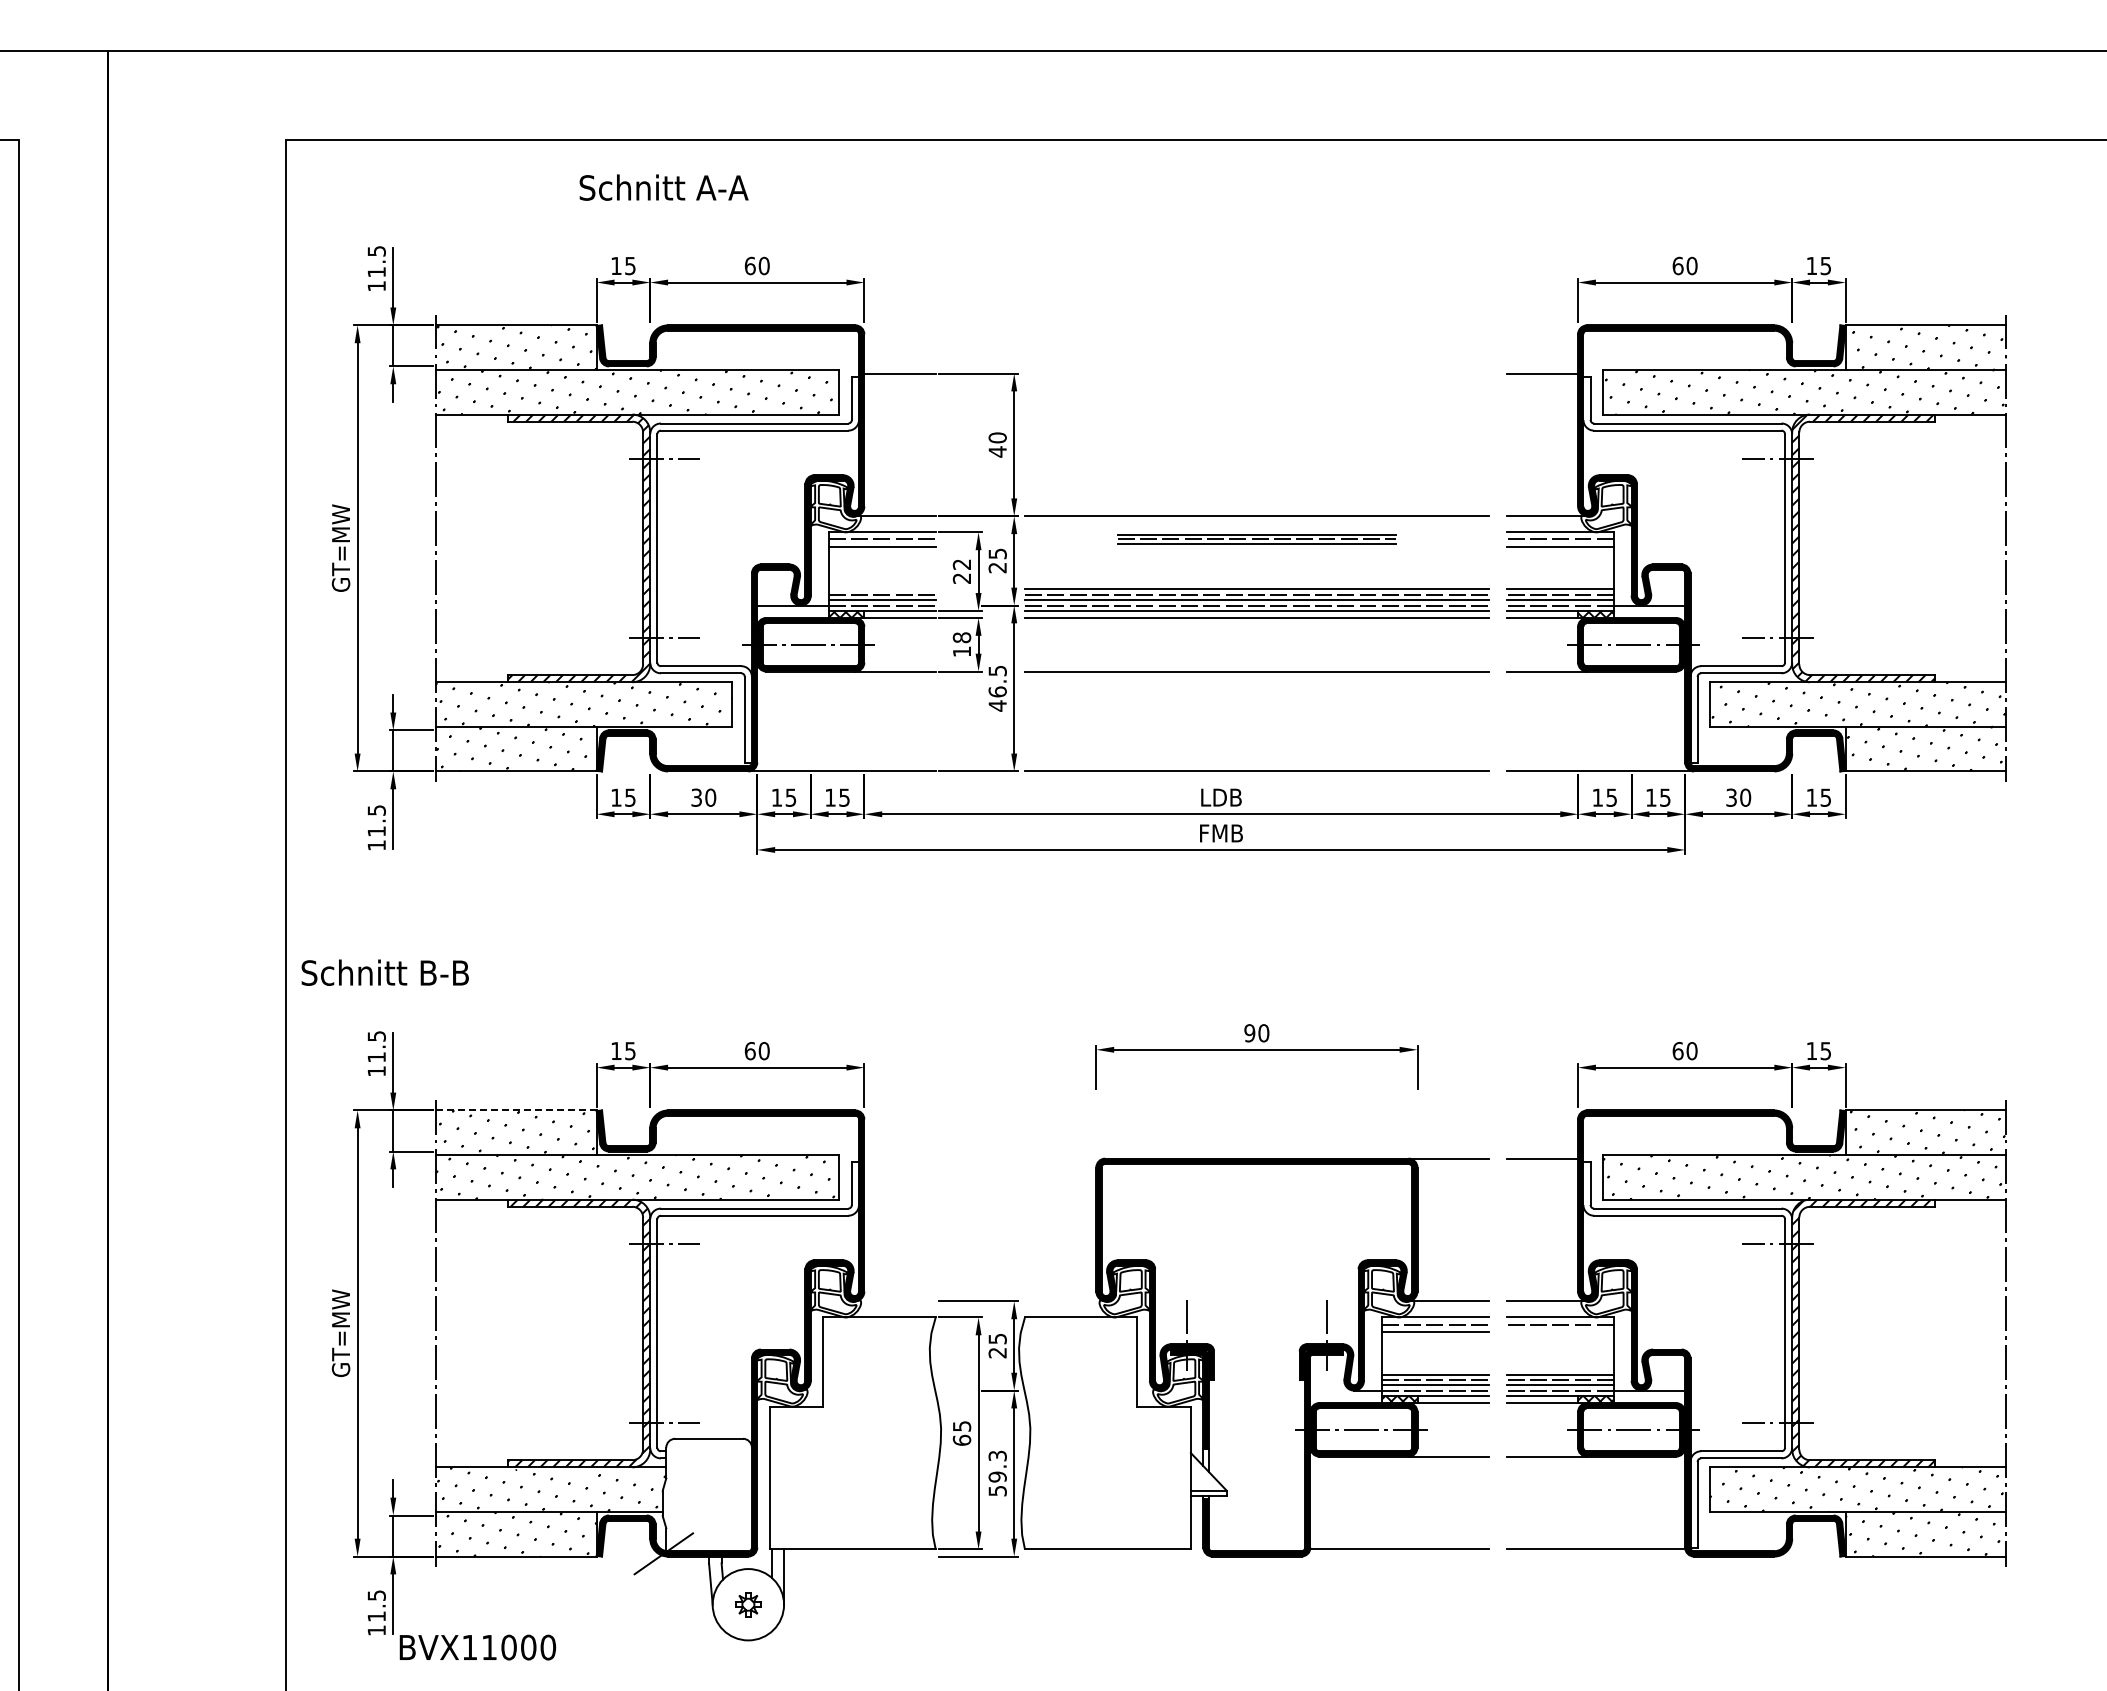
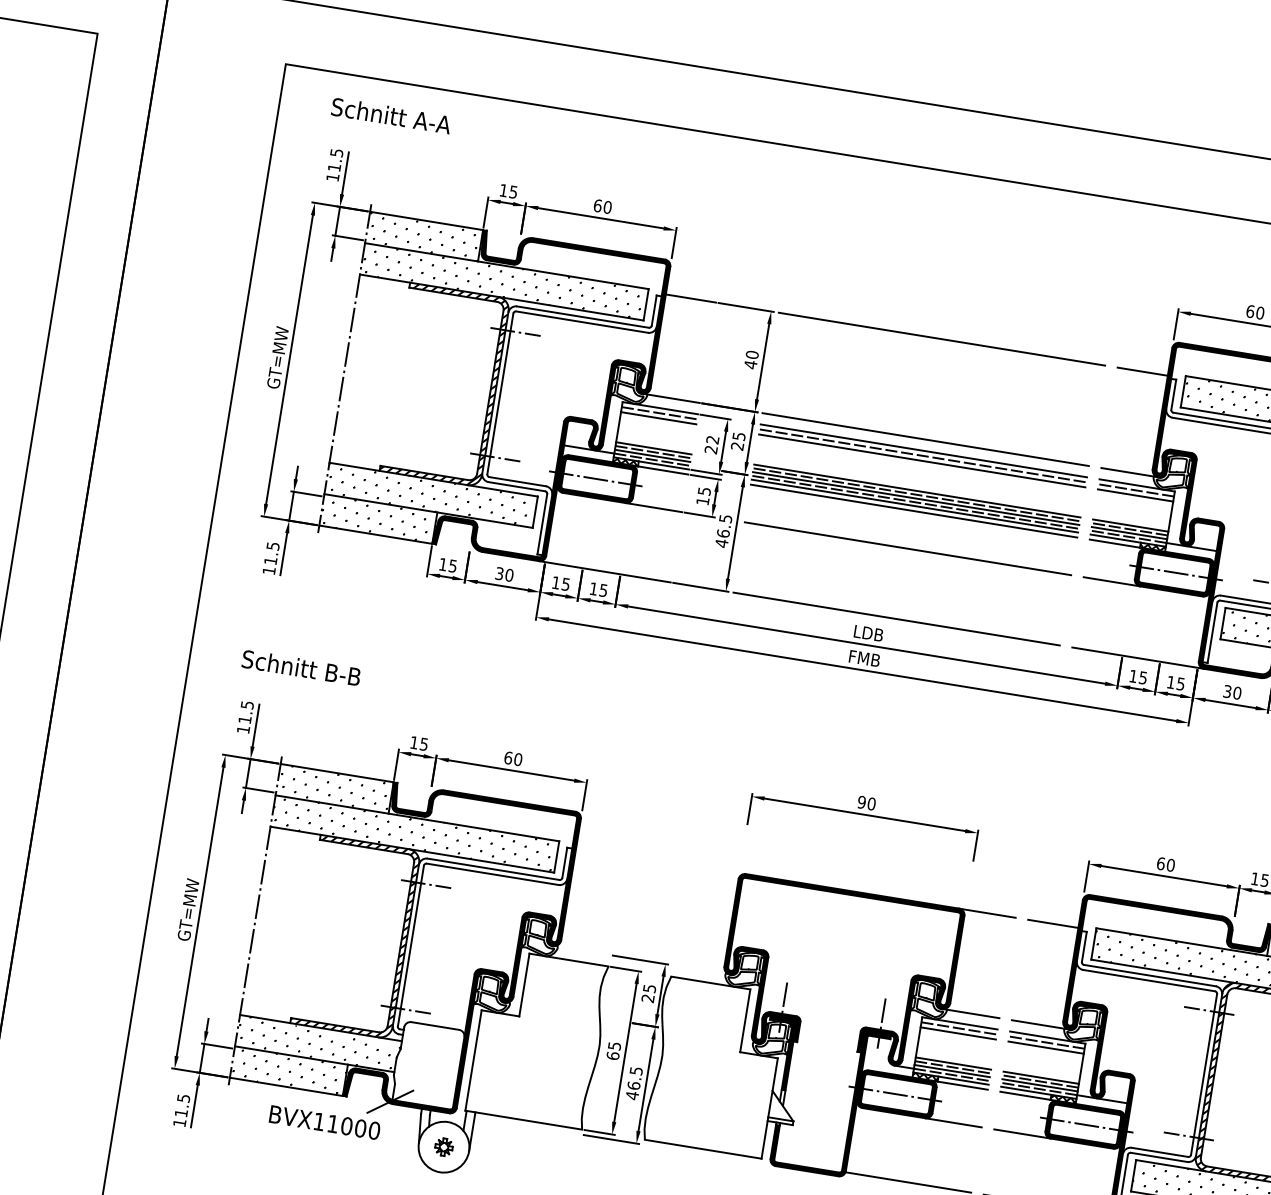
text: (663, 187) -> (391, 115), moved
line: (1256, 373) -> (941, 339), added
part: (1256, 539) -> (922, 455), size x1.67
line: (881, 589) -> (653, 448), added
text: (961, 637) -> (704, 491), 18 -> 15
text: (384, 972) -> (300, 667), moved
line: (515, 1110) -> (336, 773), dashed -> solid
line: (1559, 1331) -> (1045, 1047), added
text: (997, 1473) -> (634, 1083), 59.3 -> 46.5
text: (477, 1647) -> (324, 1122), moved

